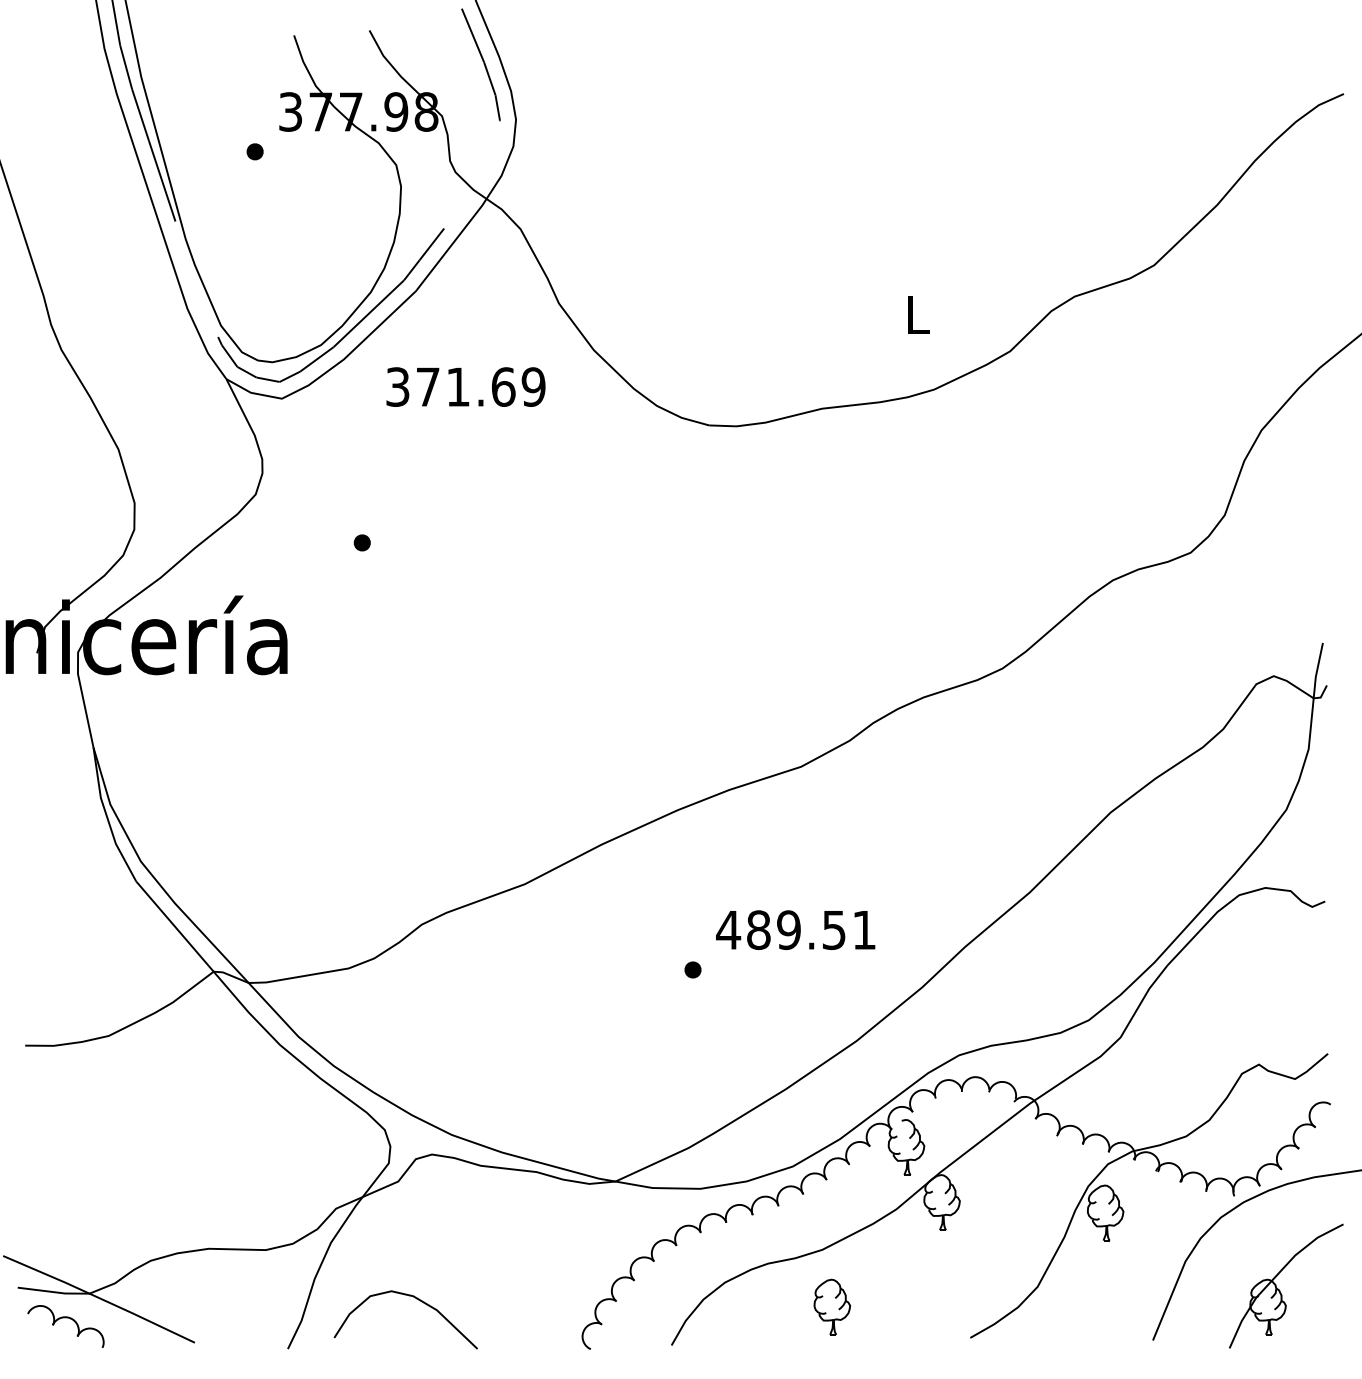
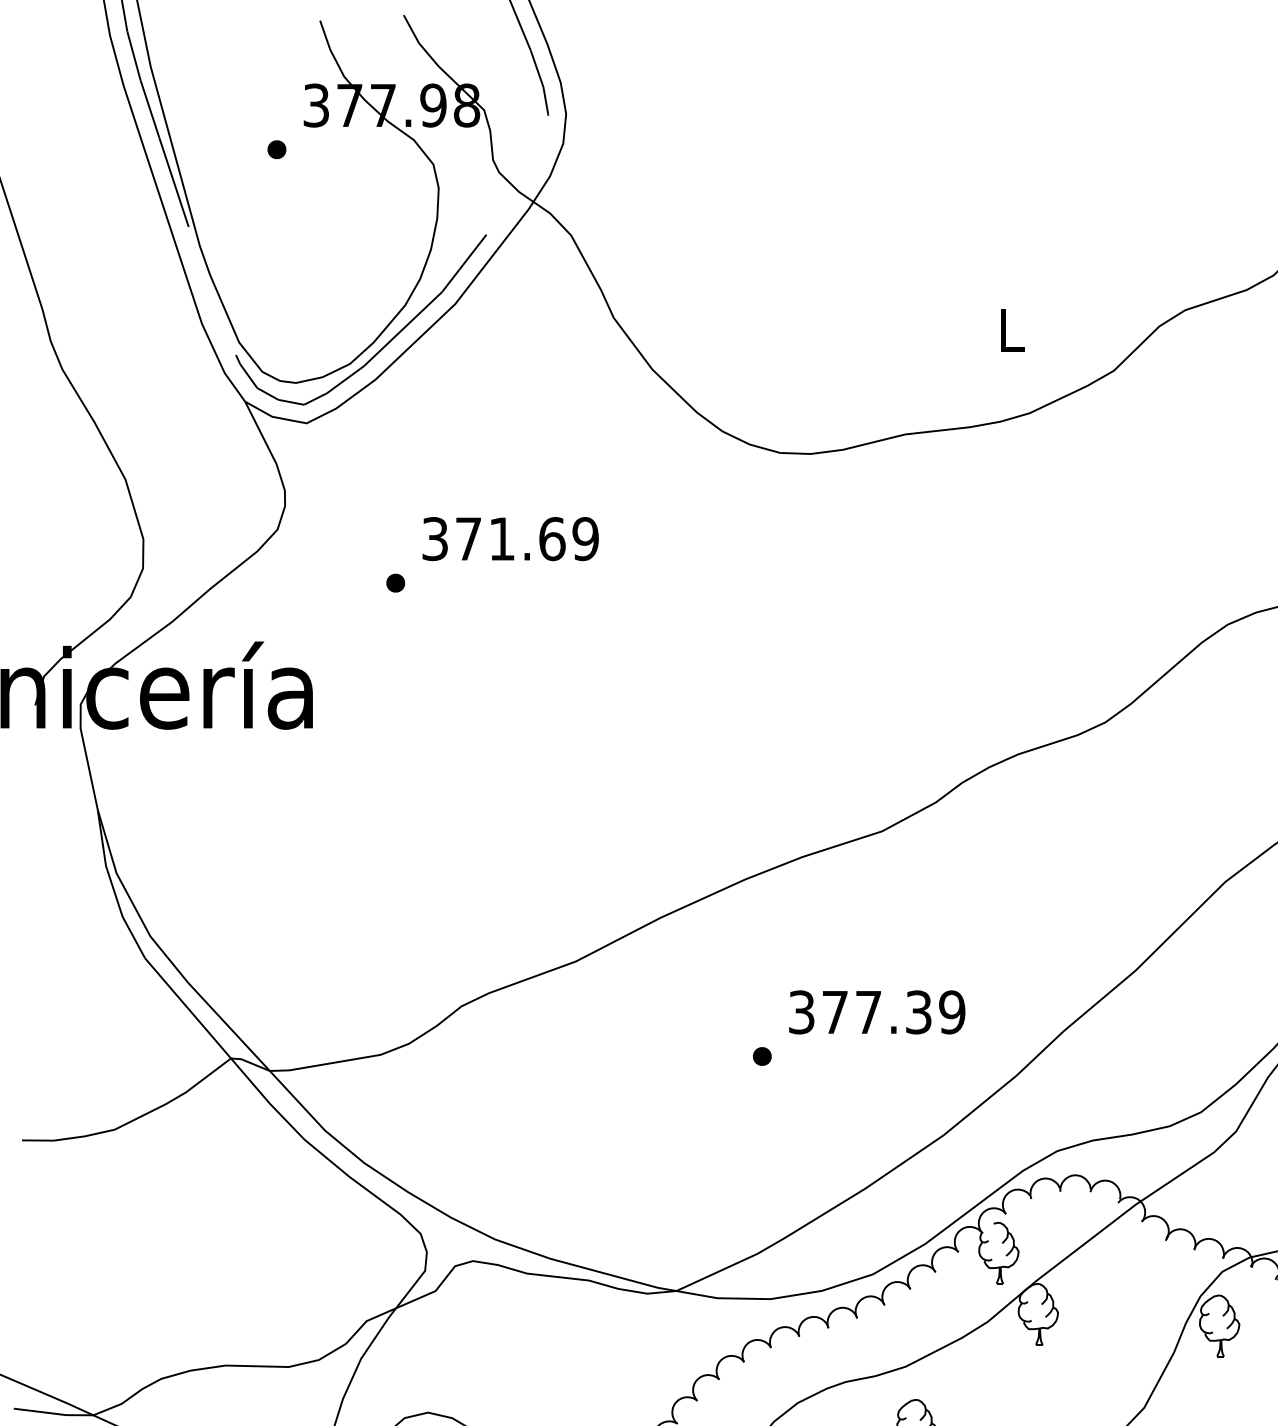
text: (465, 386) -> (510, 538), moved
text: (796, 930) -> (877, 1012), 489.51 -> 377.39

